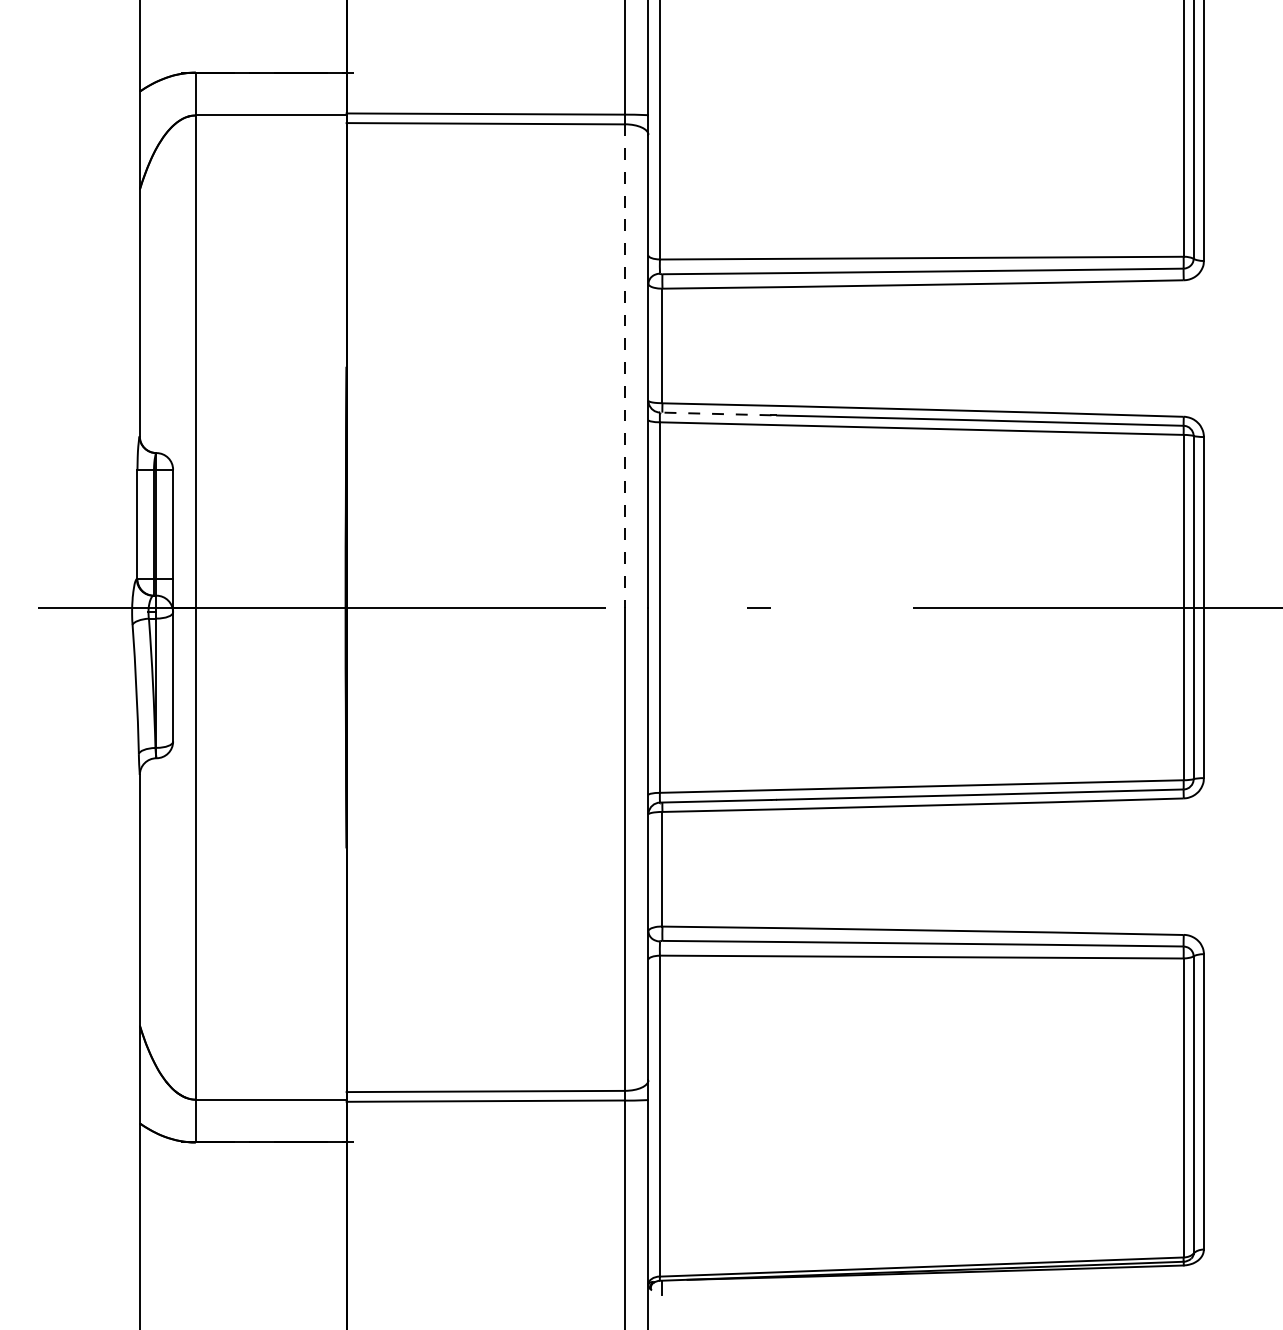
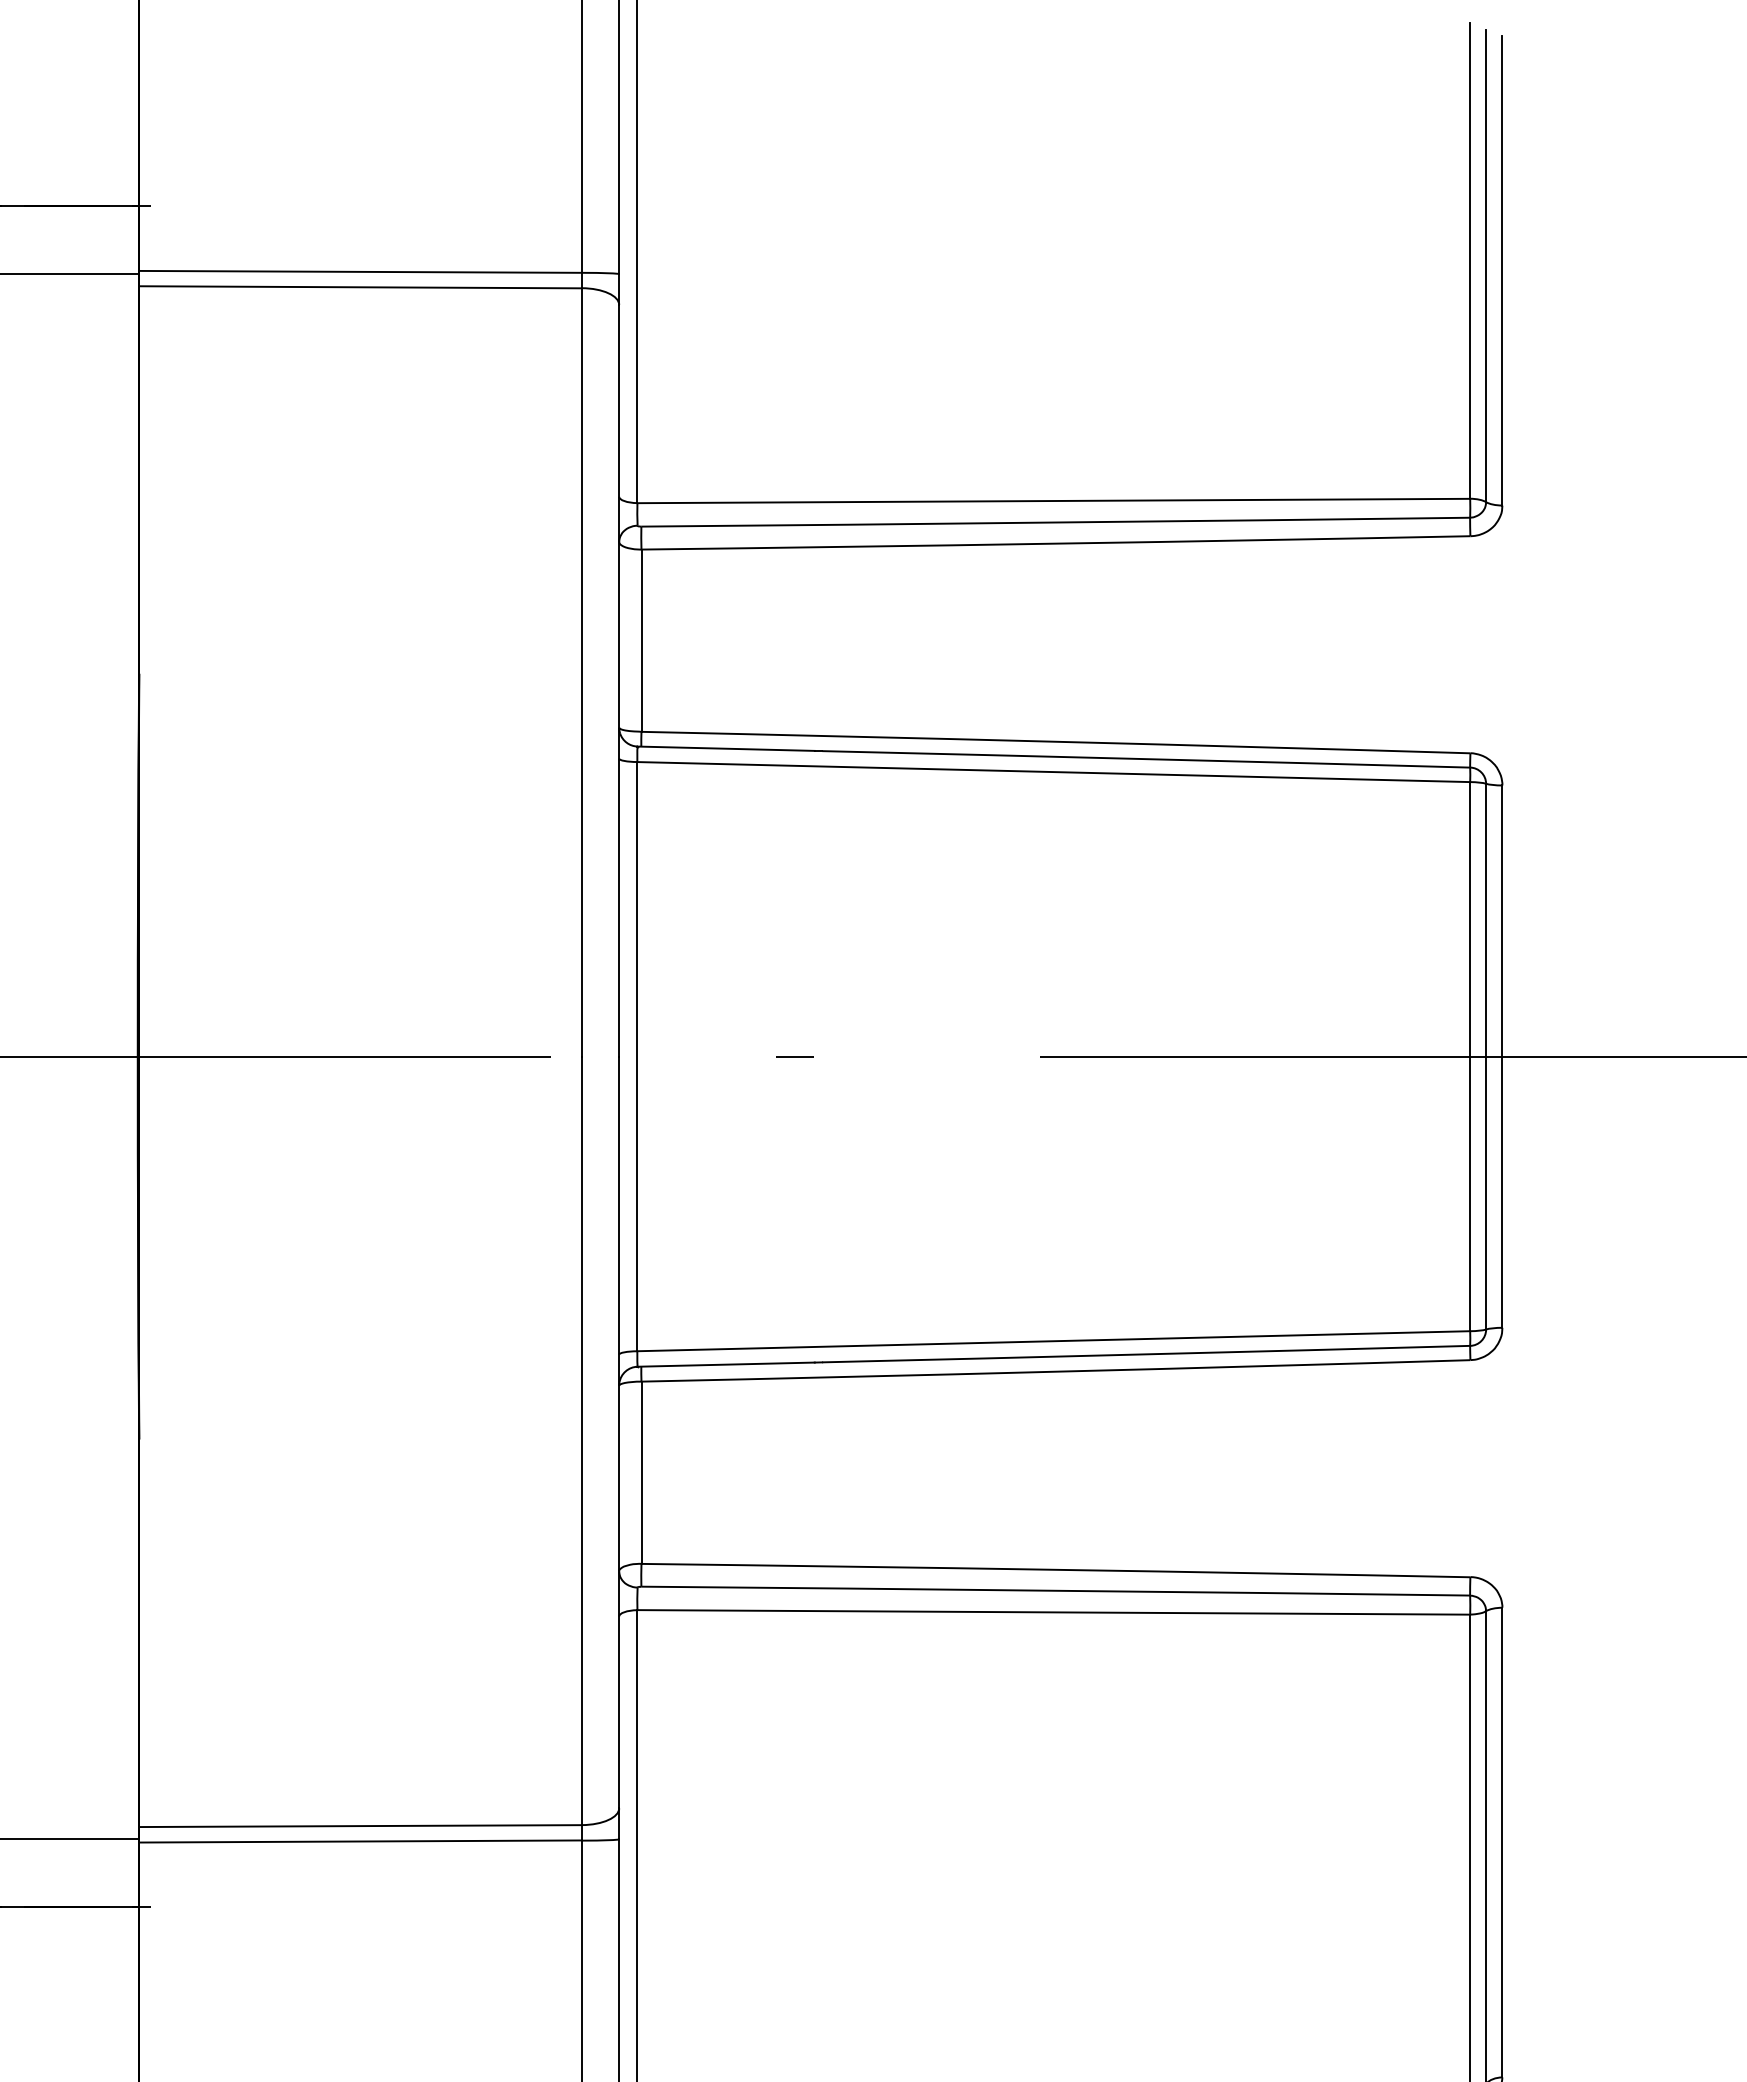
line: (625, 365) -> (582, 671), dashed -> solid
line: (715, 413) -> (725, 748), dashed -> solid

